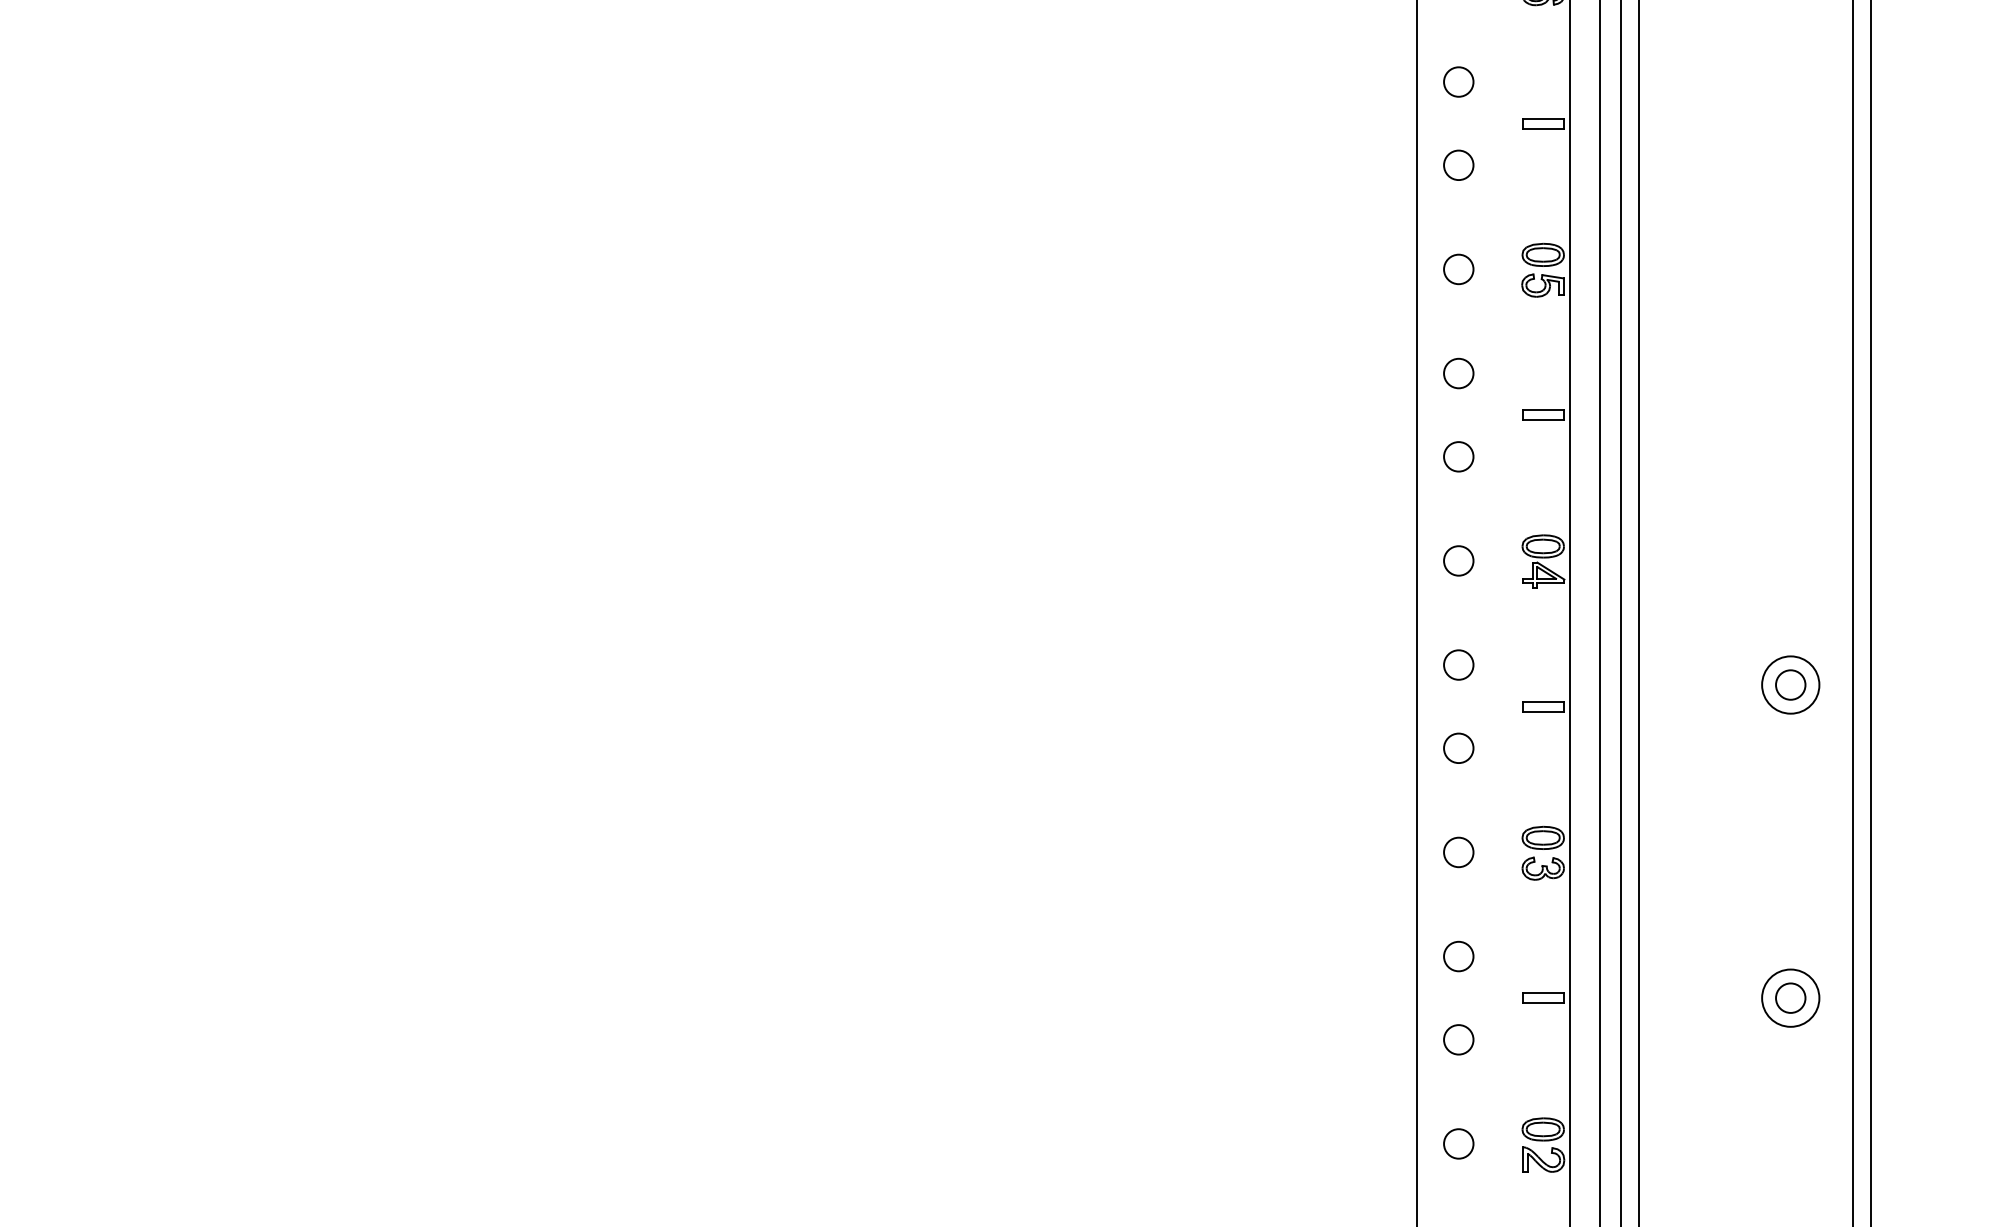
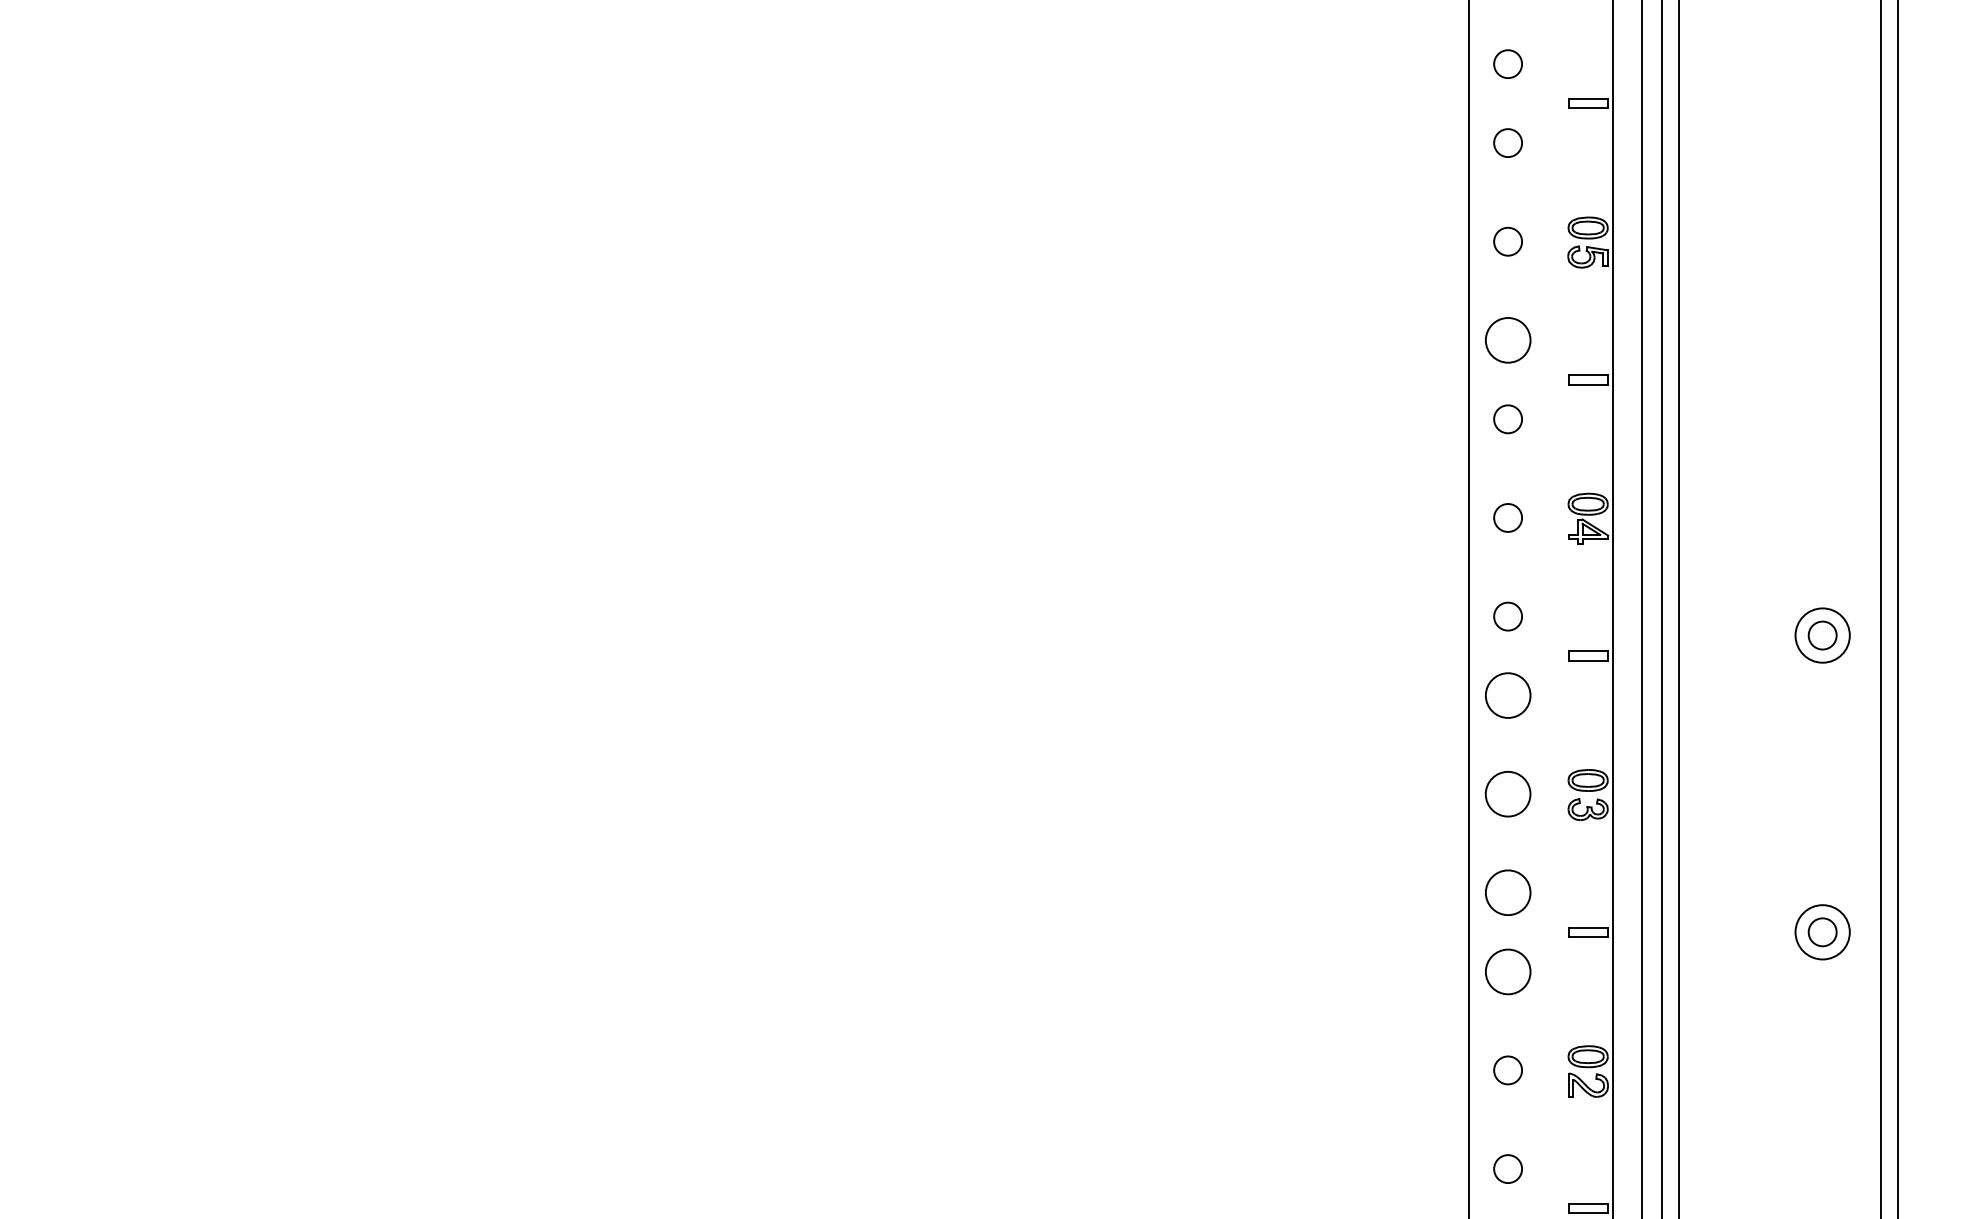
circle: (1458, 373) -> (1507, 340), size x1.6
circle: (1458, 748) -> (1507, 695), size x1.6
circle: (1459, 852) -> (1508, 794), size x1.6
circle: (1458, 956) -> (1507, 892), size x1.6
circle: (1458, 1039) -> (1507, 971), size x1.6

